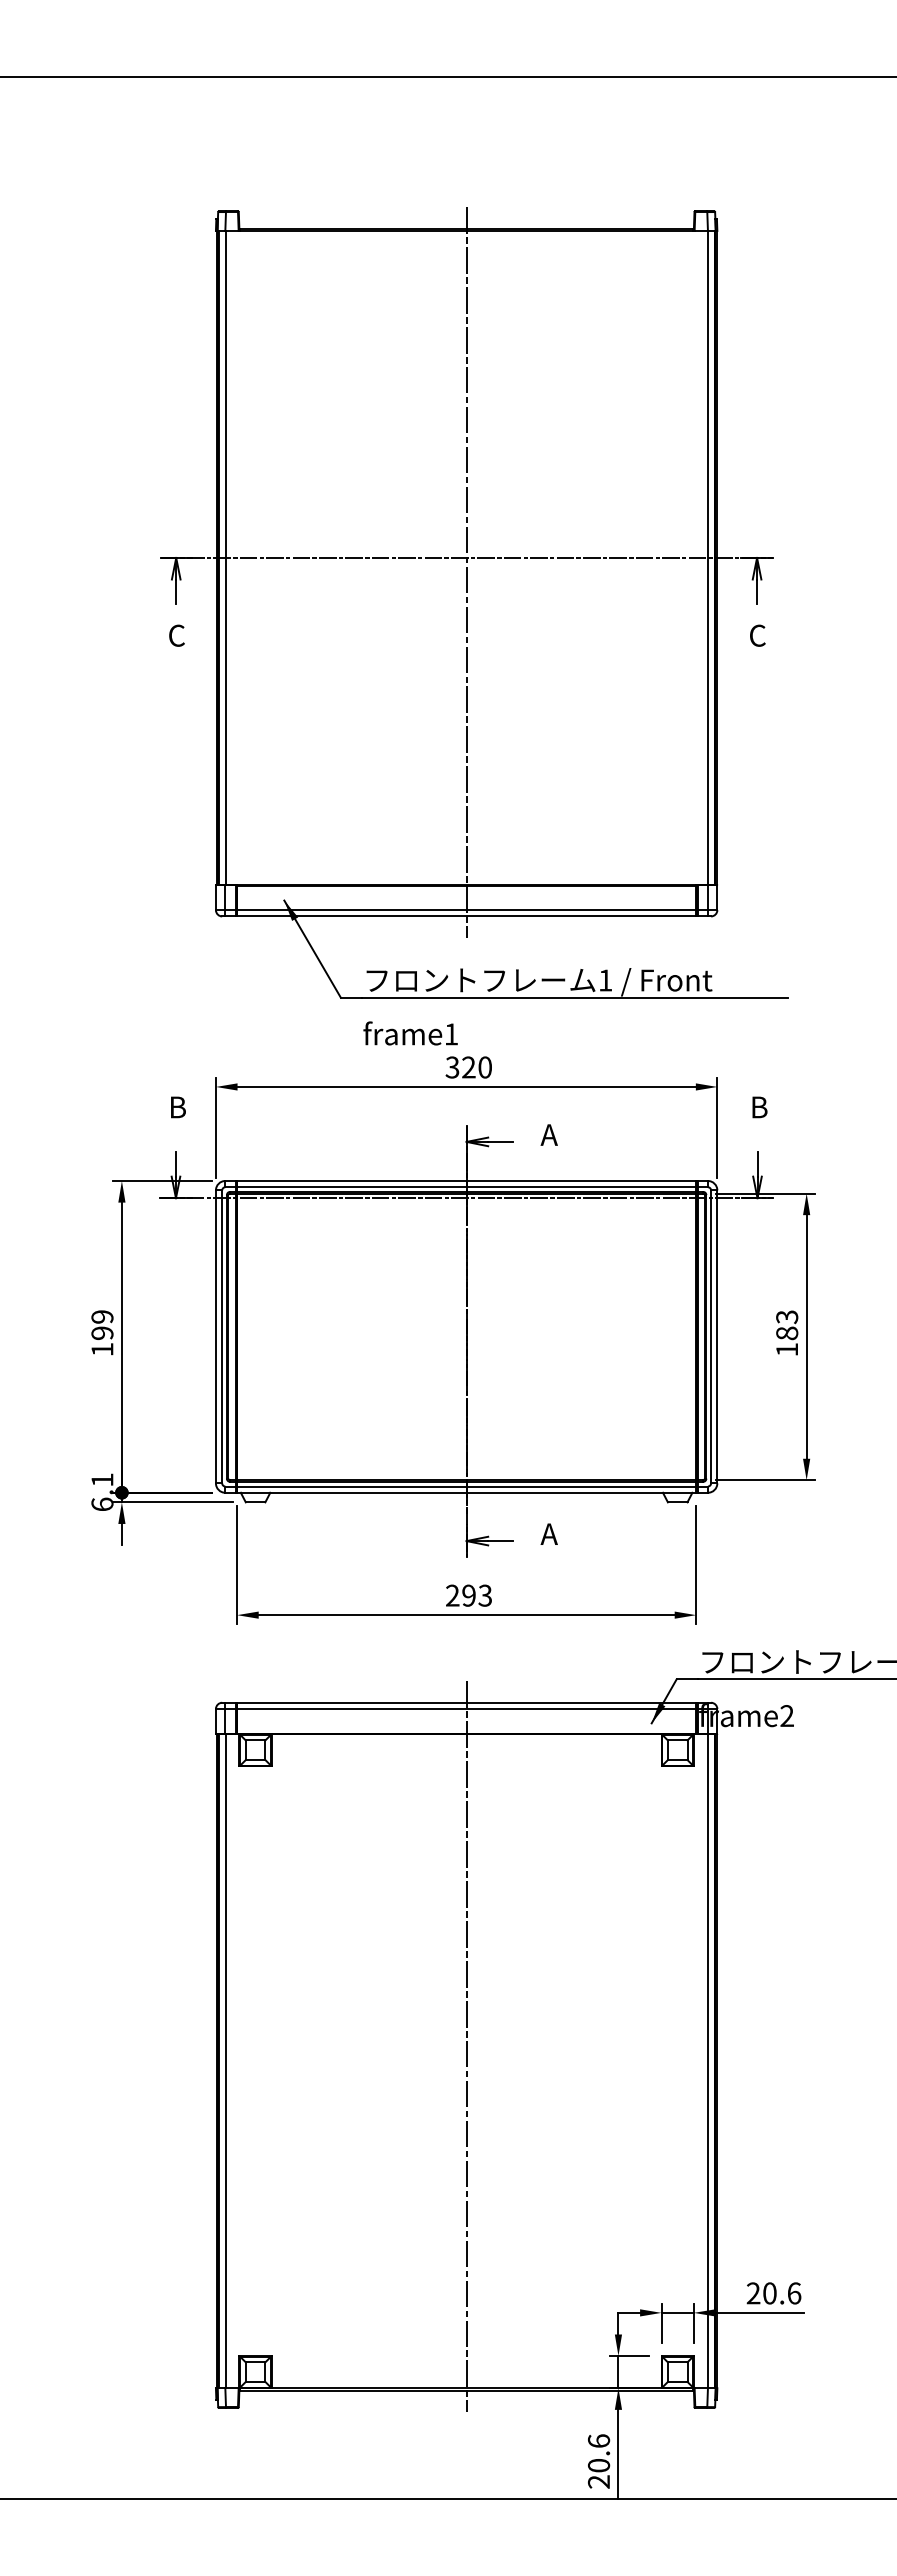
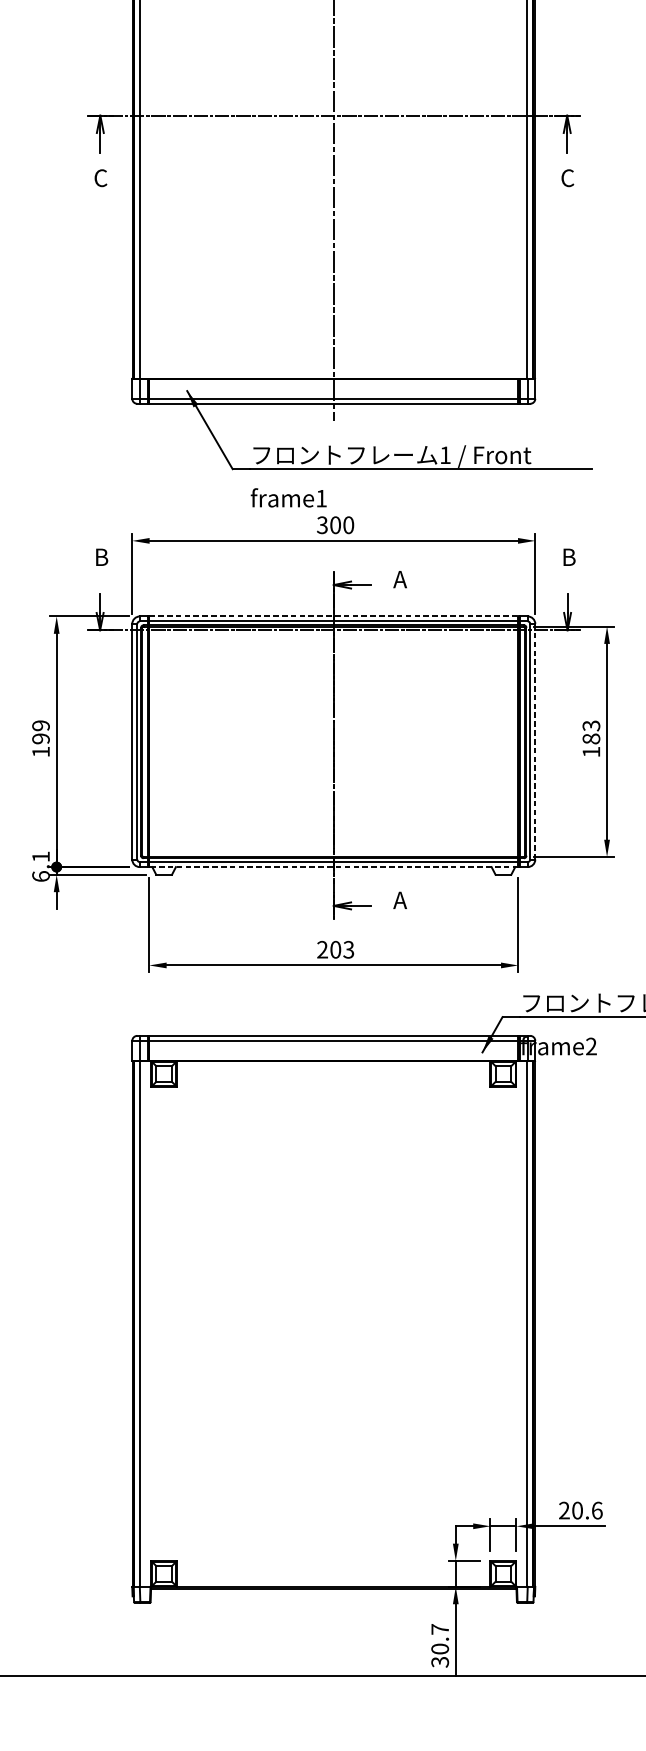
text: (468, 1067) -> (335, 525), 320 -> 300
line: (466, 1180) -> (333, 616), solid -> dashed
line: (717, 1336) -> (535, 741), solid -> dashed
line: (466, 1492) -> (333, 866), solid -> dashed
text: (468, 1595) -> (335, 949), 293 -> 203
line: (466, 2046) -> (333, 1312), removed
text: (598, 2461) -> (439, 1645), 20.6 -> 30.7

